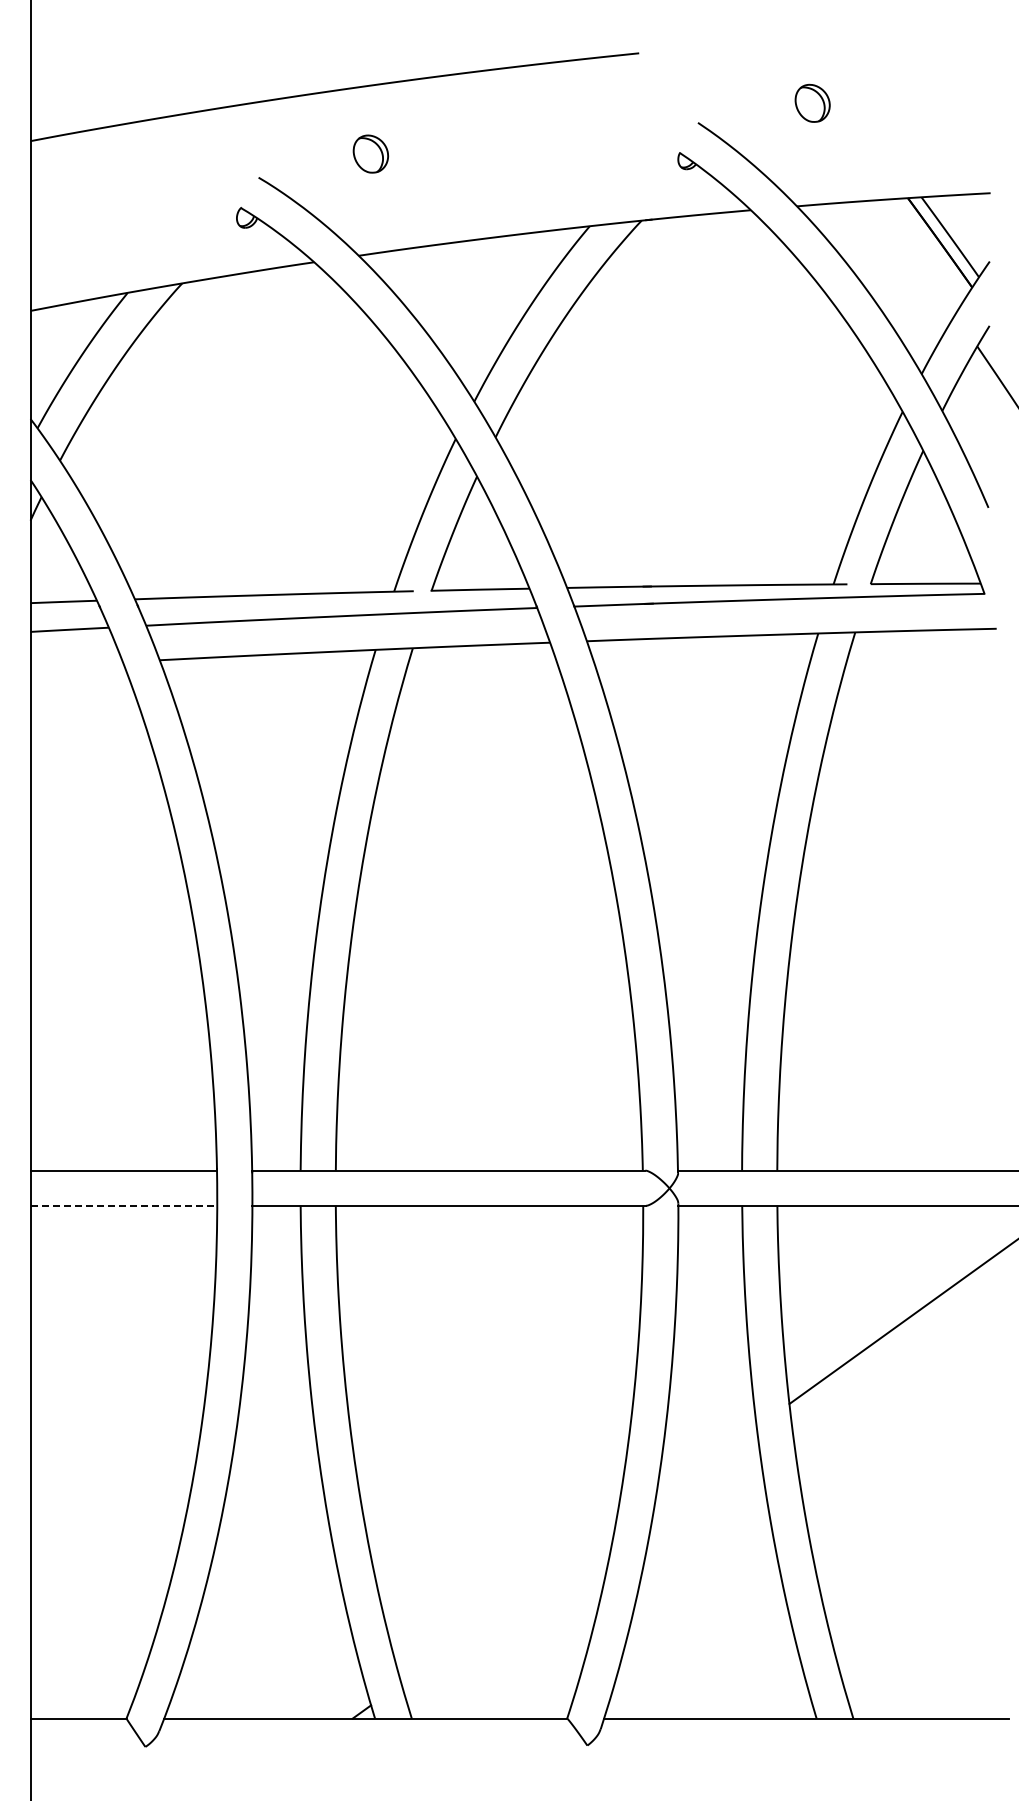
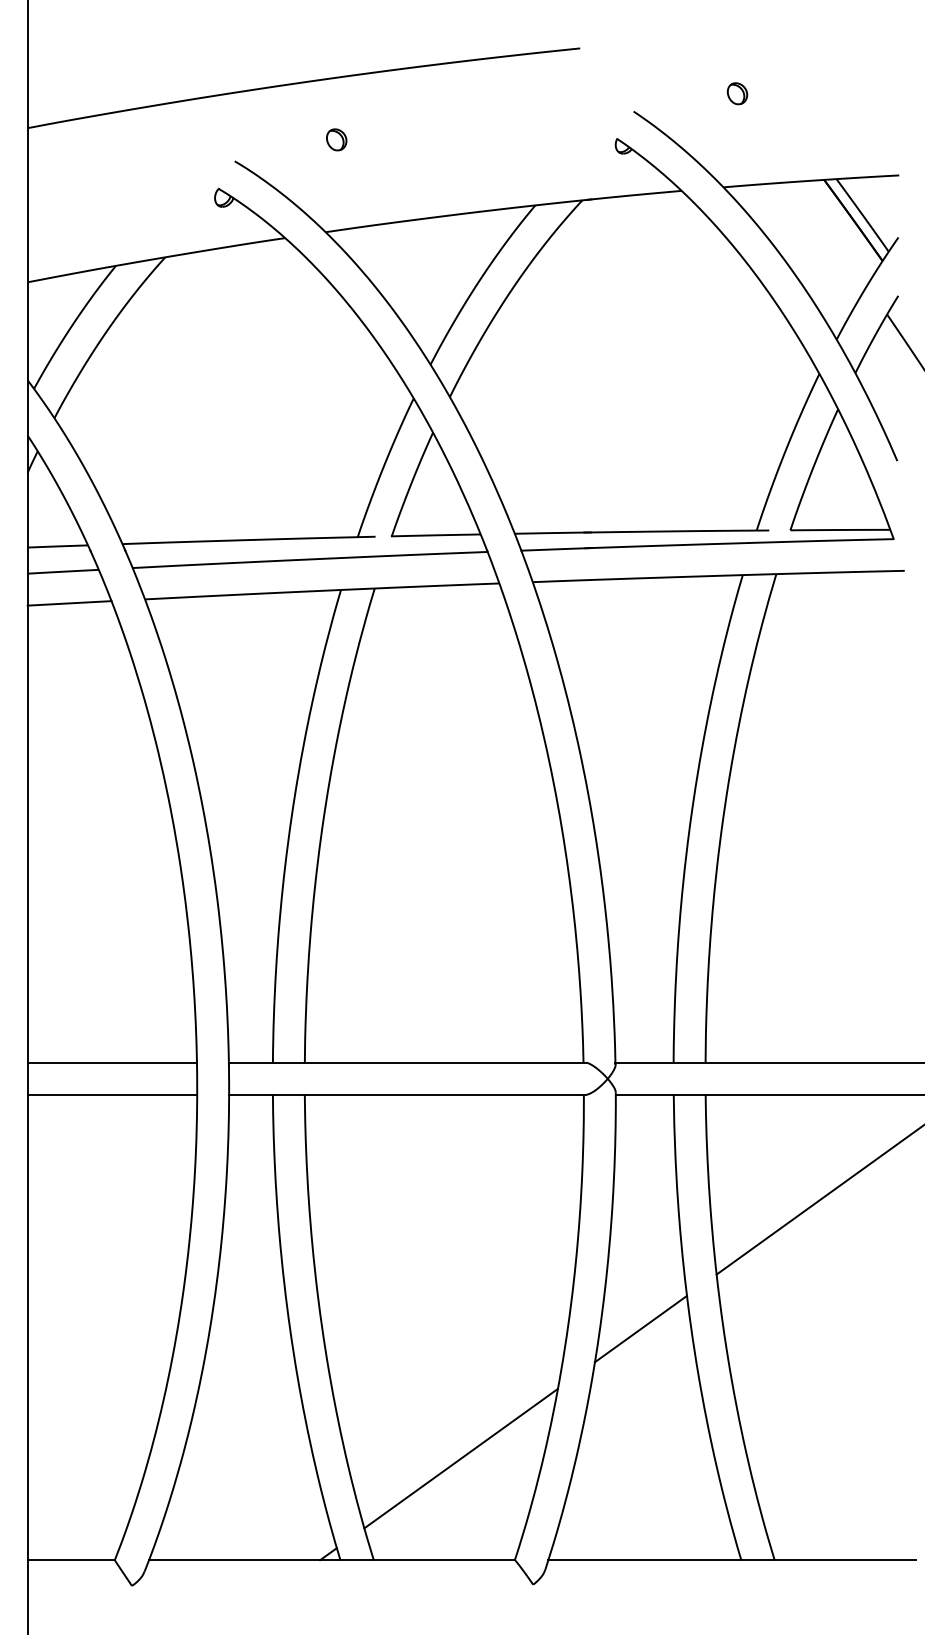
part: (811, 102) -> (736, 93), size x0.62
part: (370, 153) -> (336, 139), size x0.62
line: (76, 664) -> (69, 603), added
line: (124, 1205) -> (112, 1094), dashed -> solid
line: (705, 1463) -> (640, 1328), added
line: (507, 1606) -> (460, 1458), added

